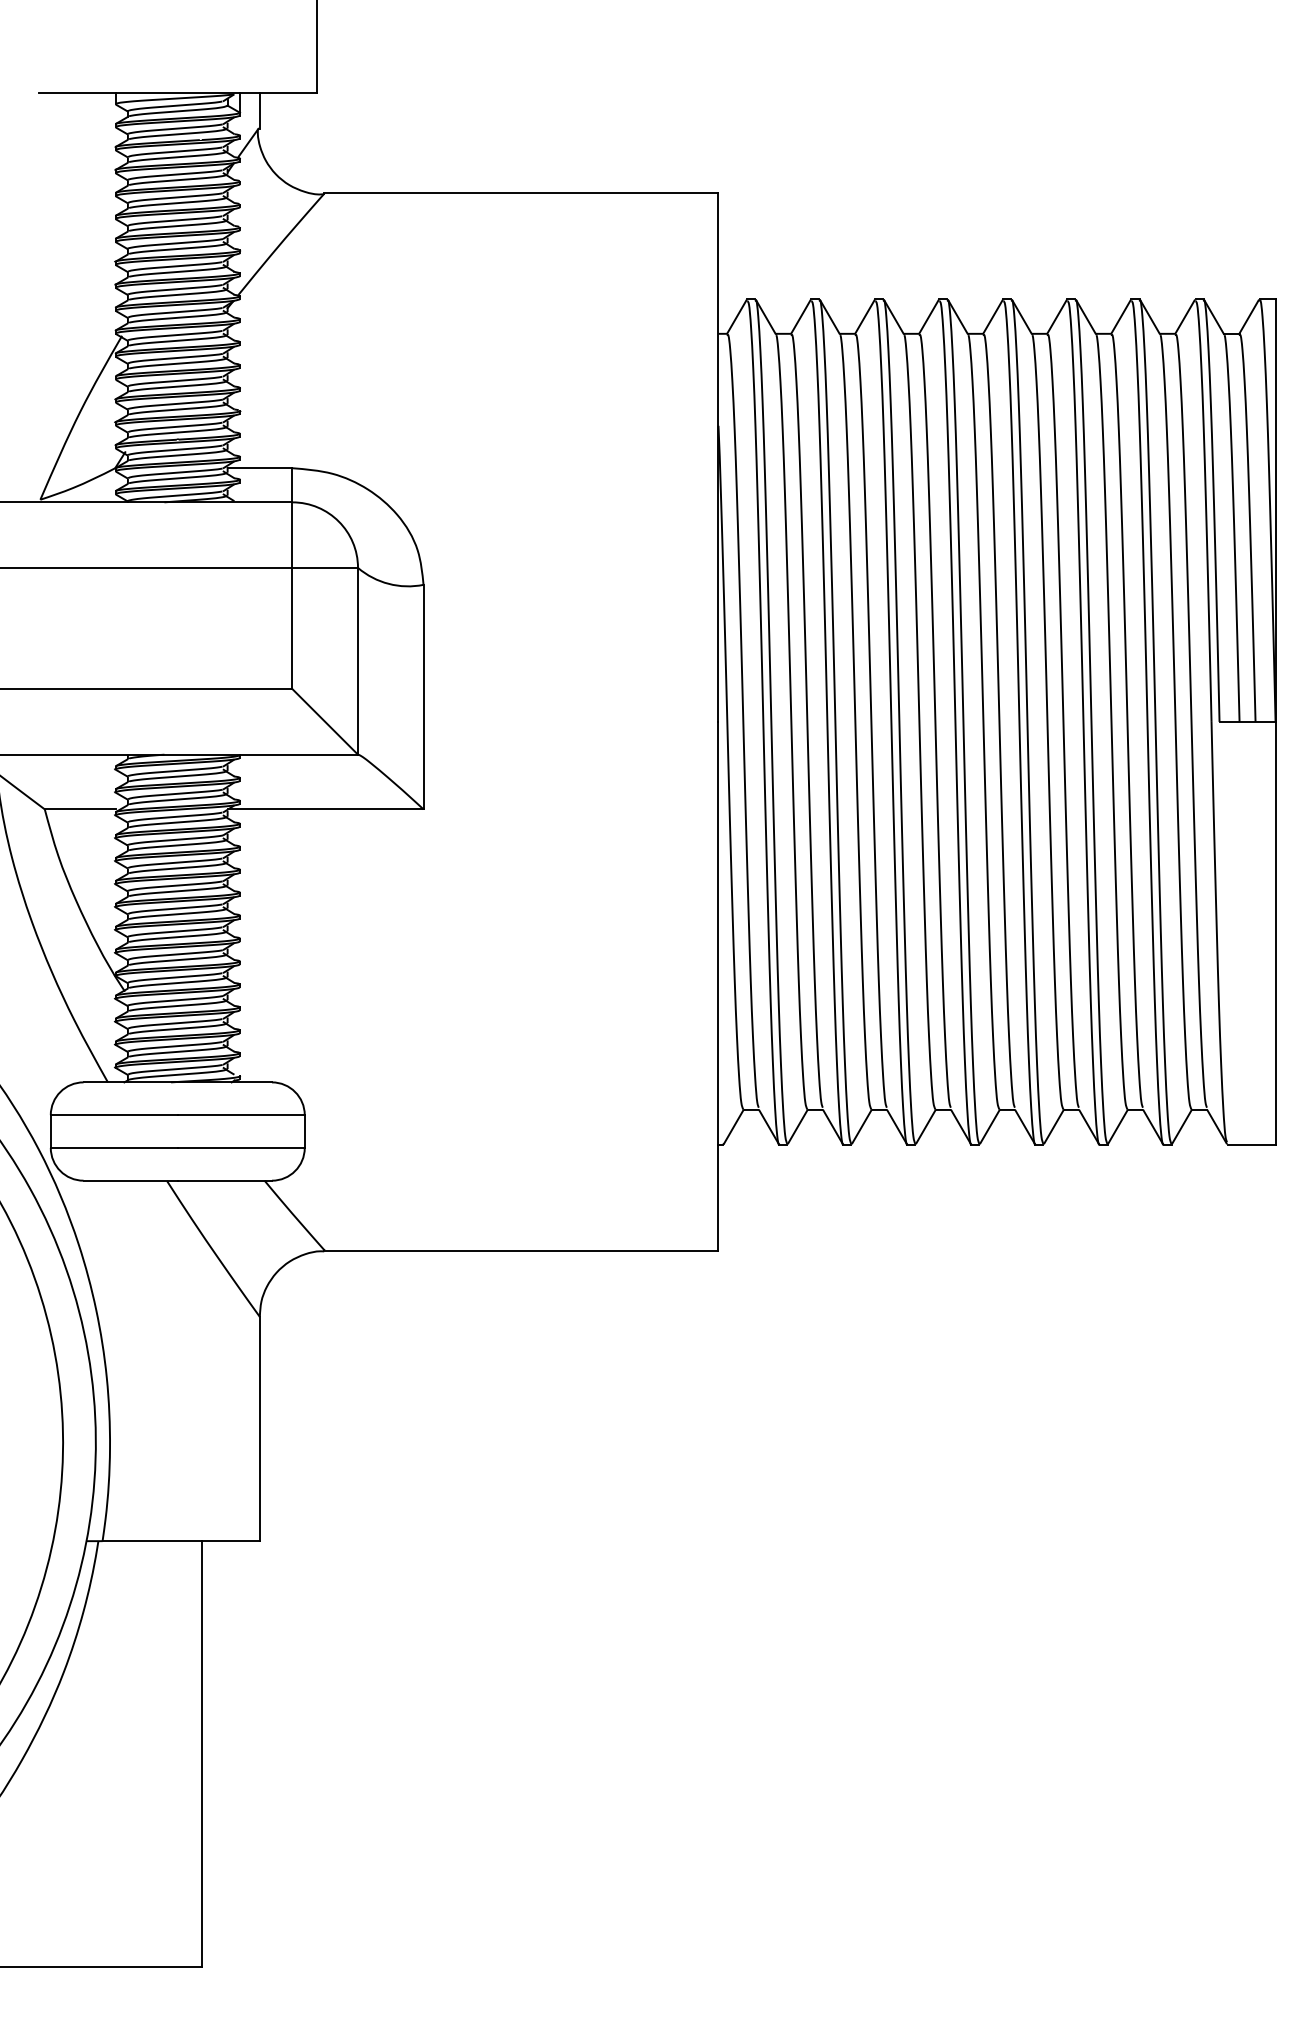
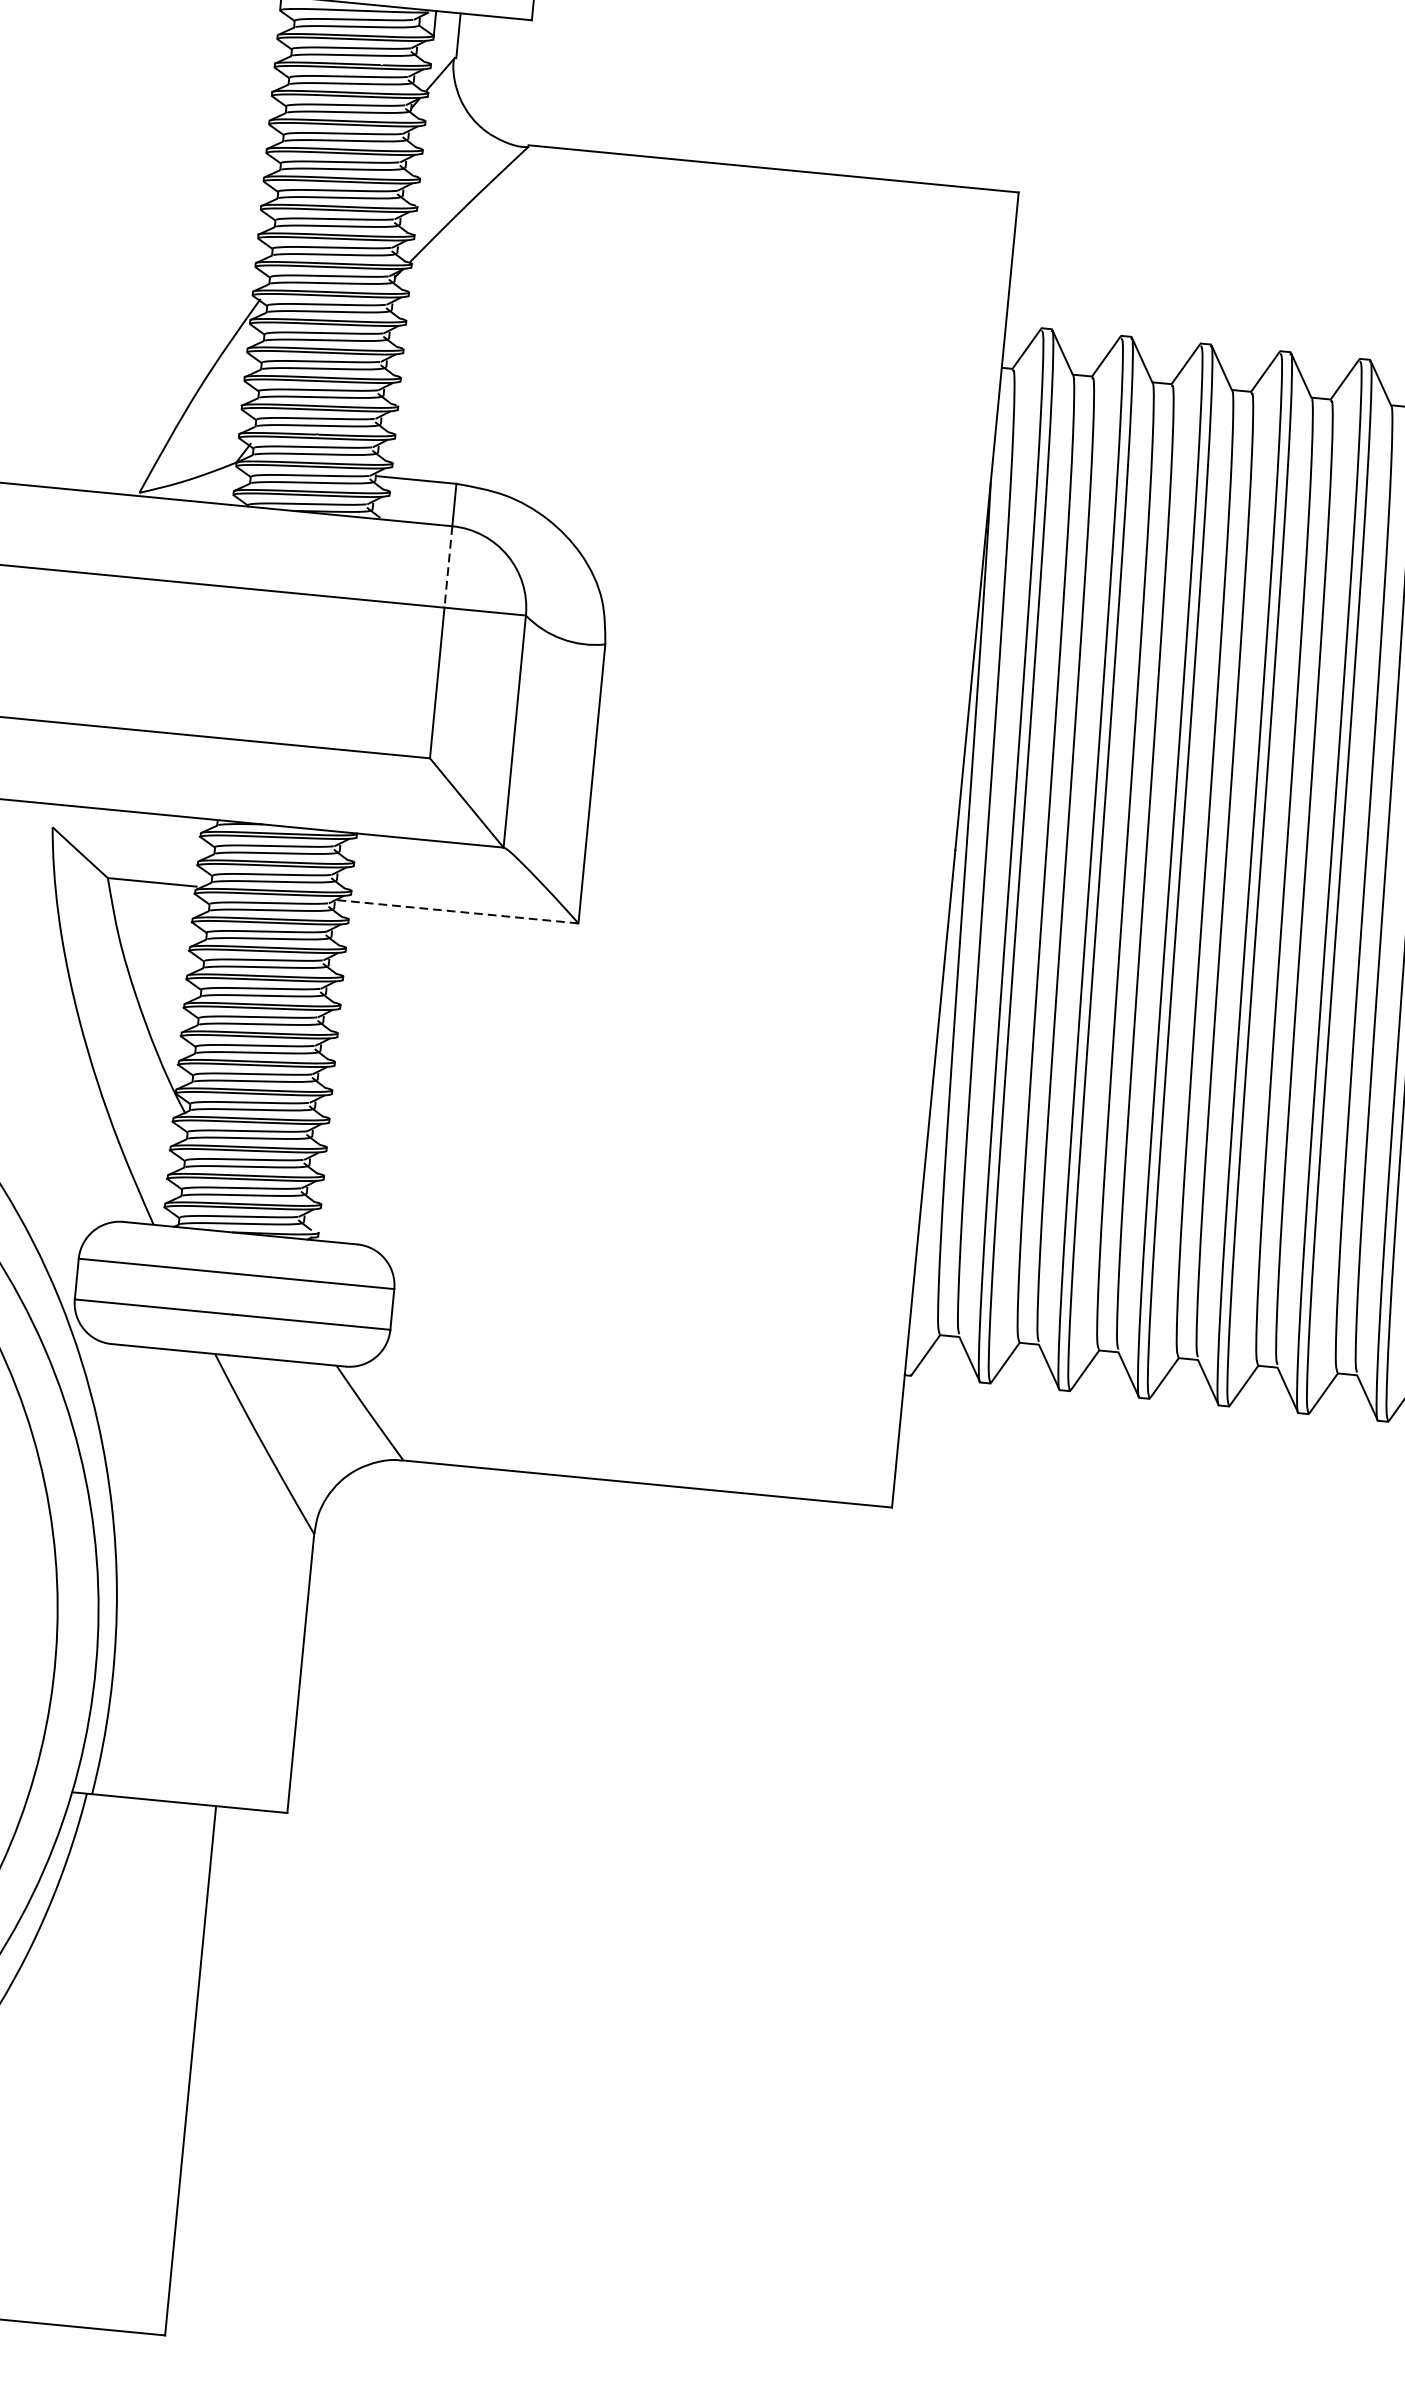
line: (292, 535) -> (448, 567), solid -> dashed
line: (325, 809) -> (456, 911), solid -> dashed

